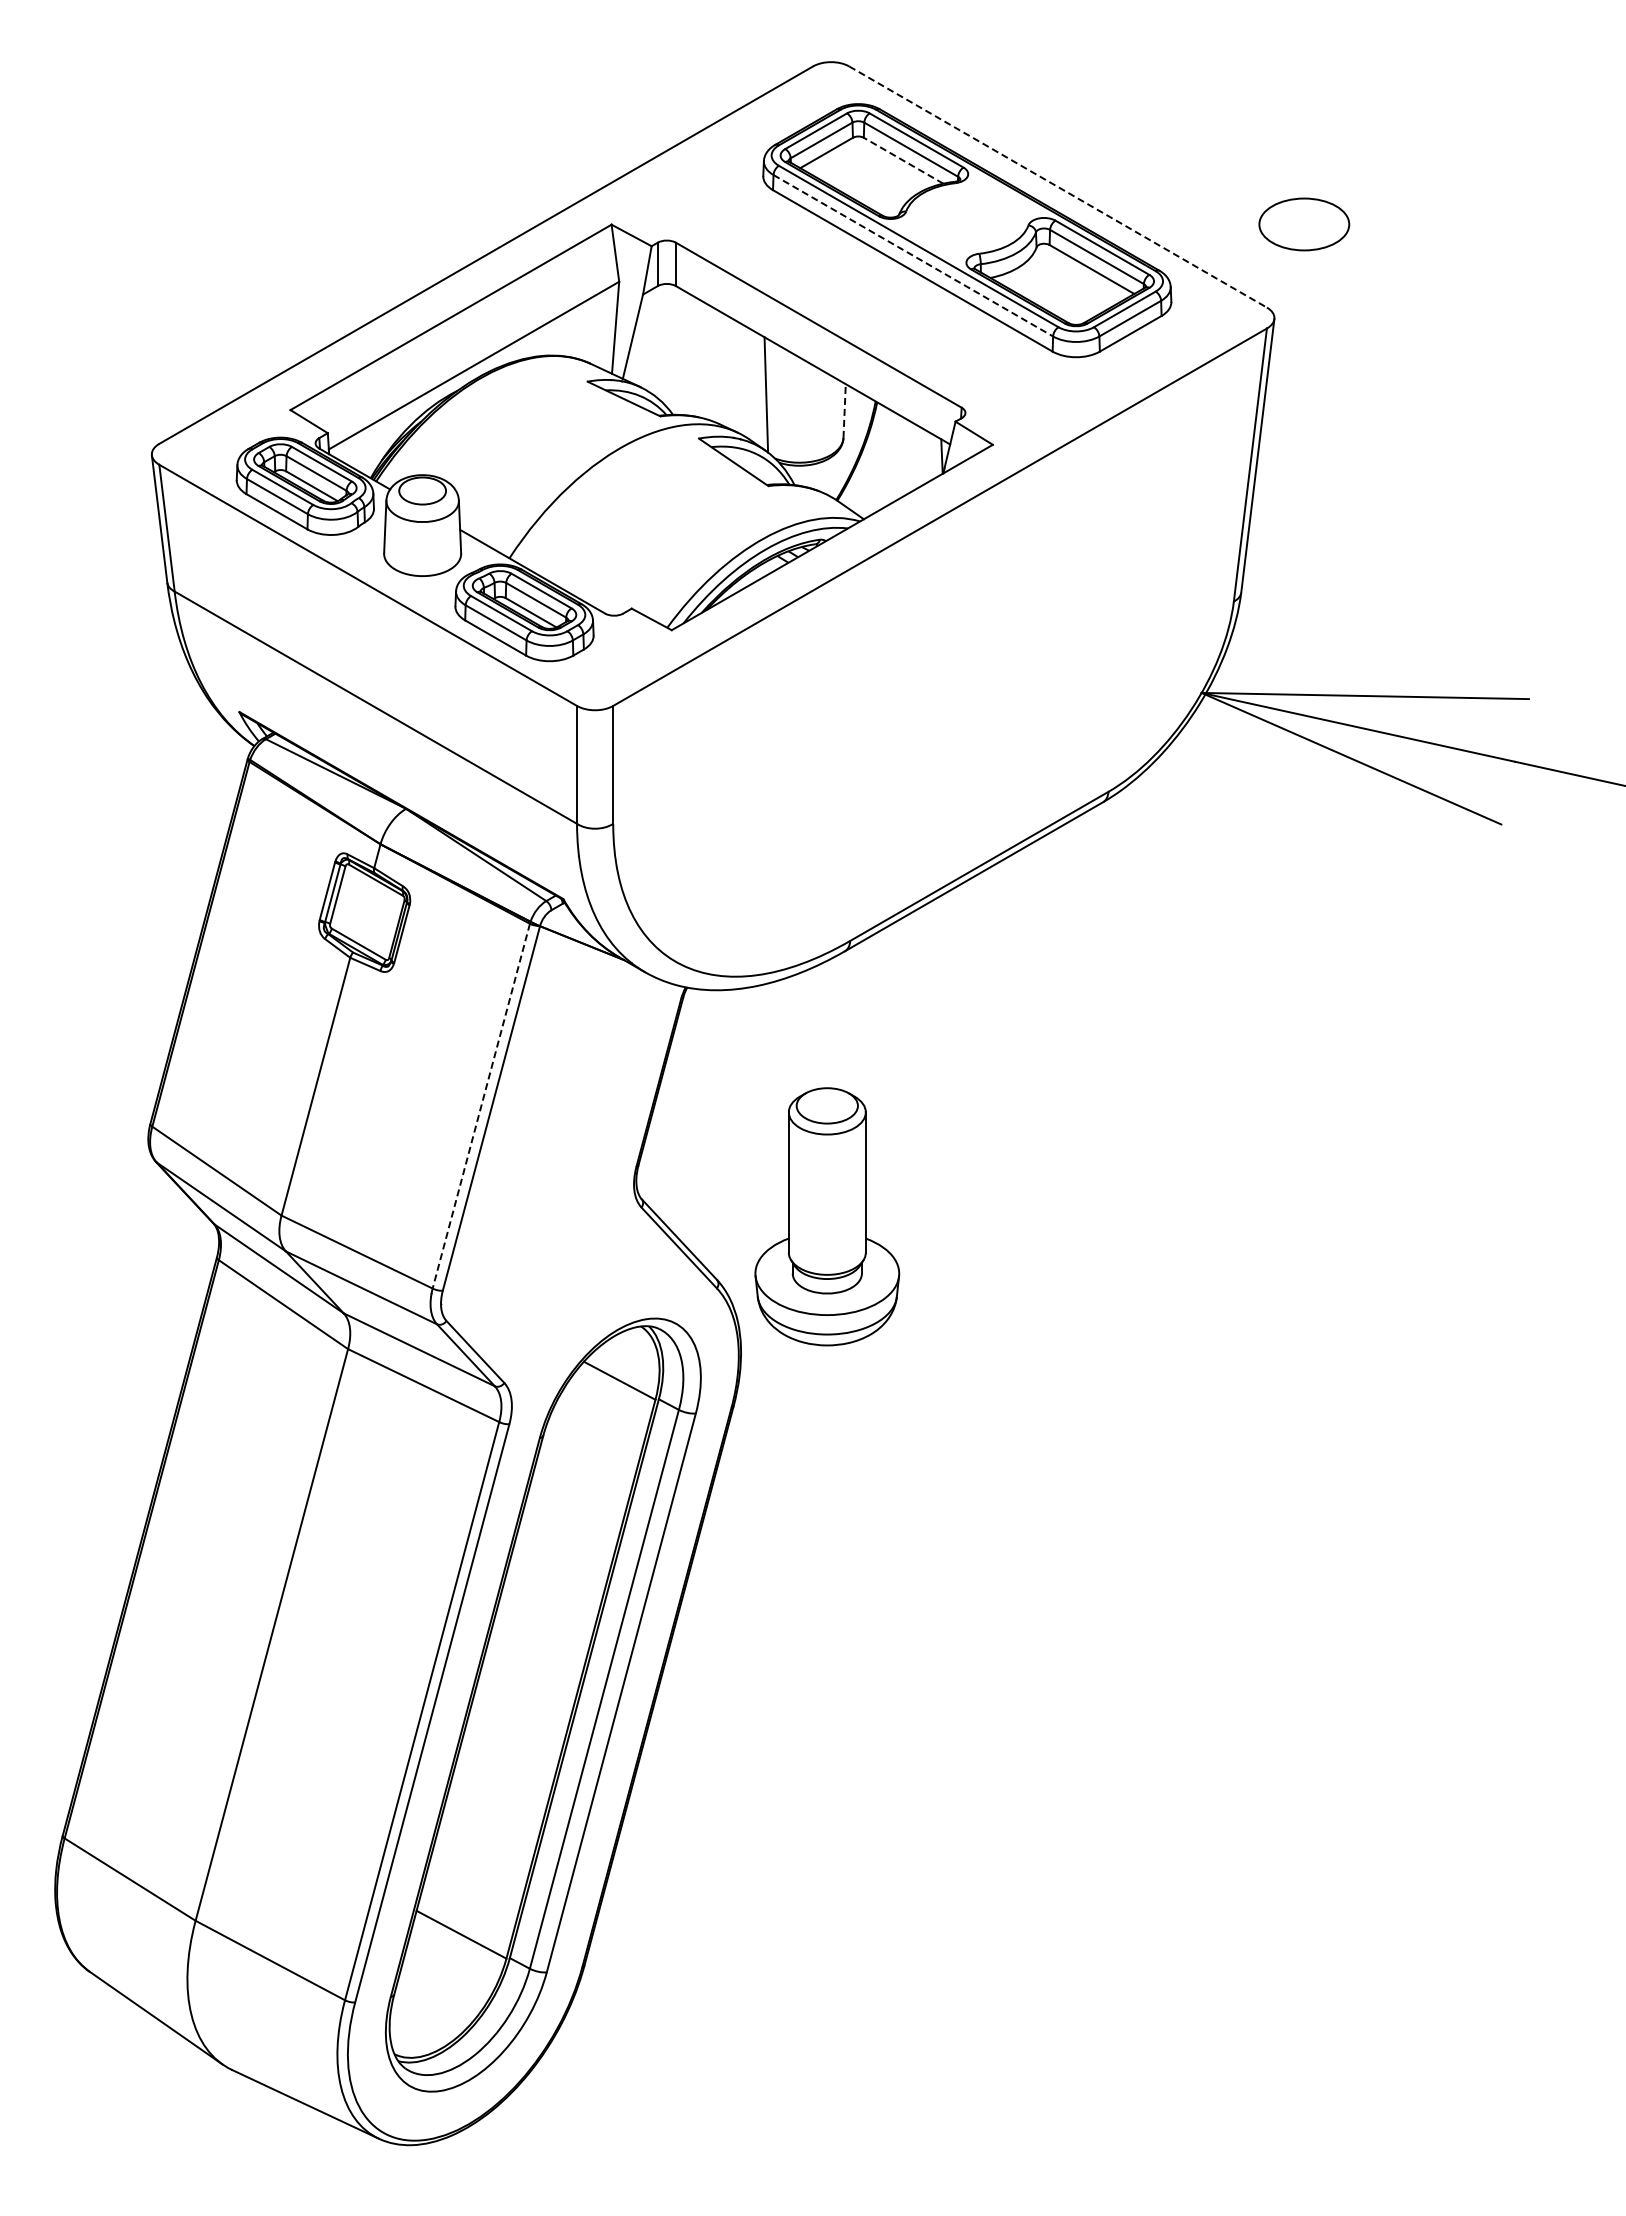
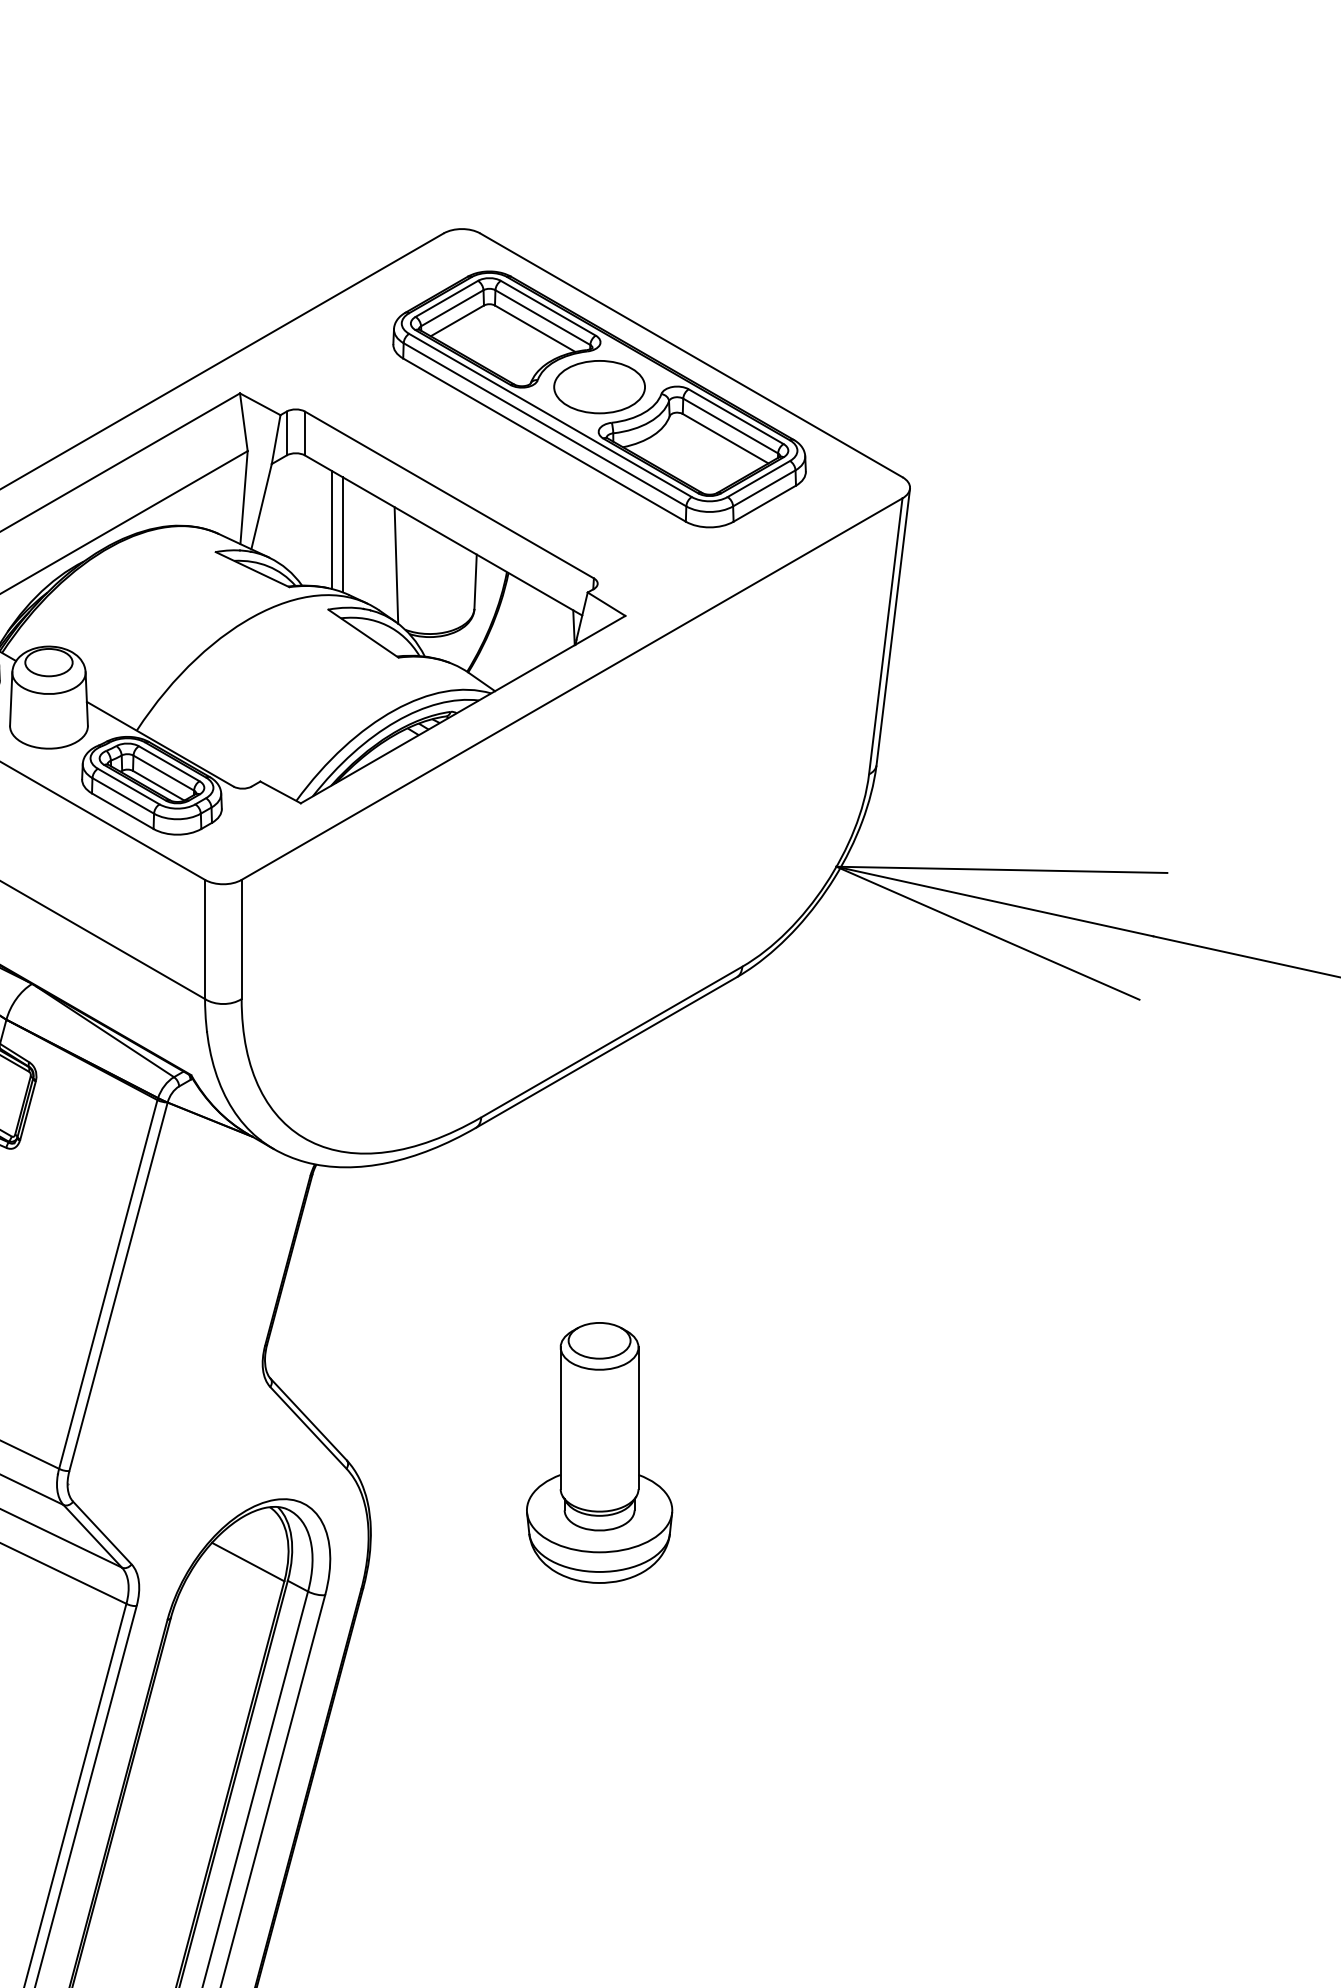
line: (903, 160) -> (535, 328), dashed -> solid
line: (1058, 187) -> (691, 355), dashed -> solid
part: (1304, 224) -> (599, 387), moved
line: (913, 256) -> (545, 425), dashed -> solid
line: (702, 359) -> (331, 529), added
line: (713, 364) -> (343, 534), added
line: (844, 411) -> (475, 582), dashed -> solid
line: (481, 1106) -> (108, 1284), dashed -> solid
part: (827, 1216) -> (599, 1452), moved

